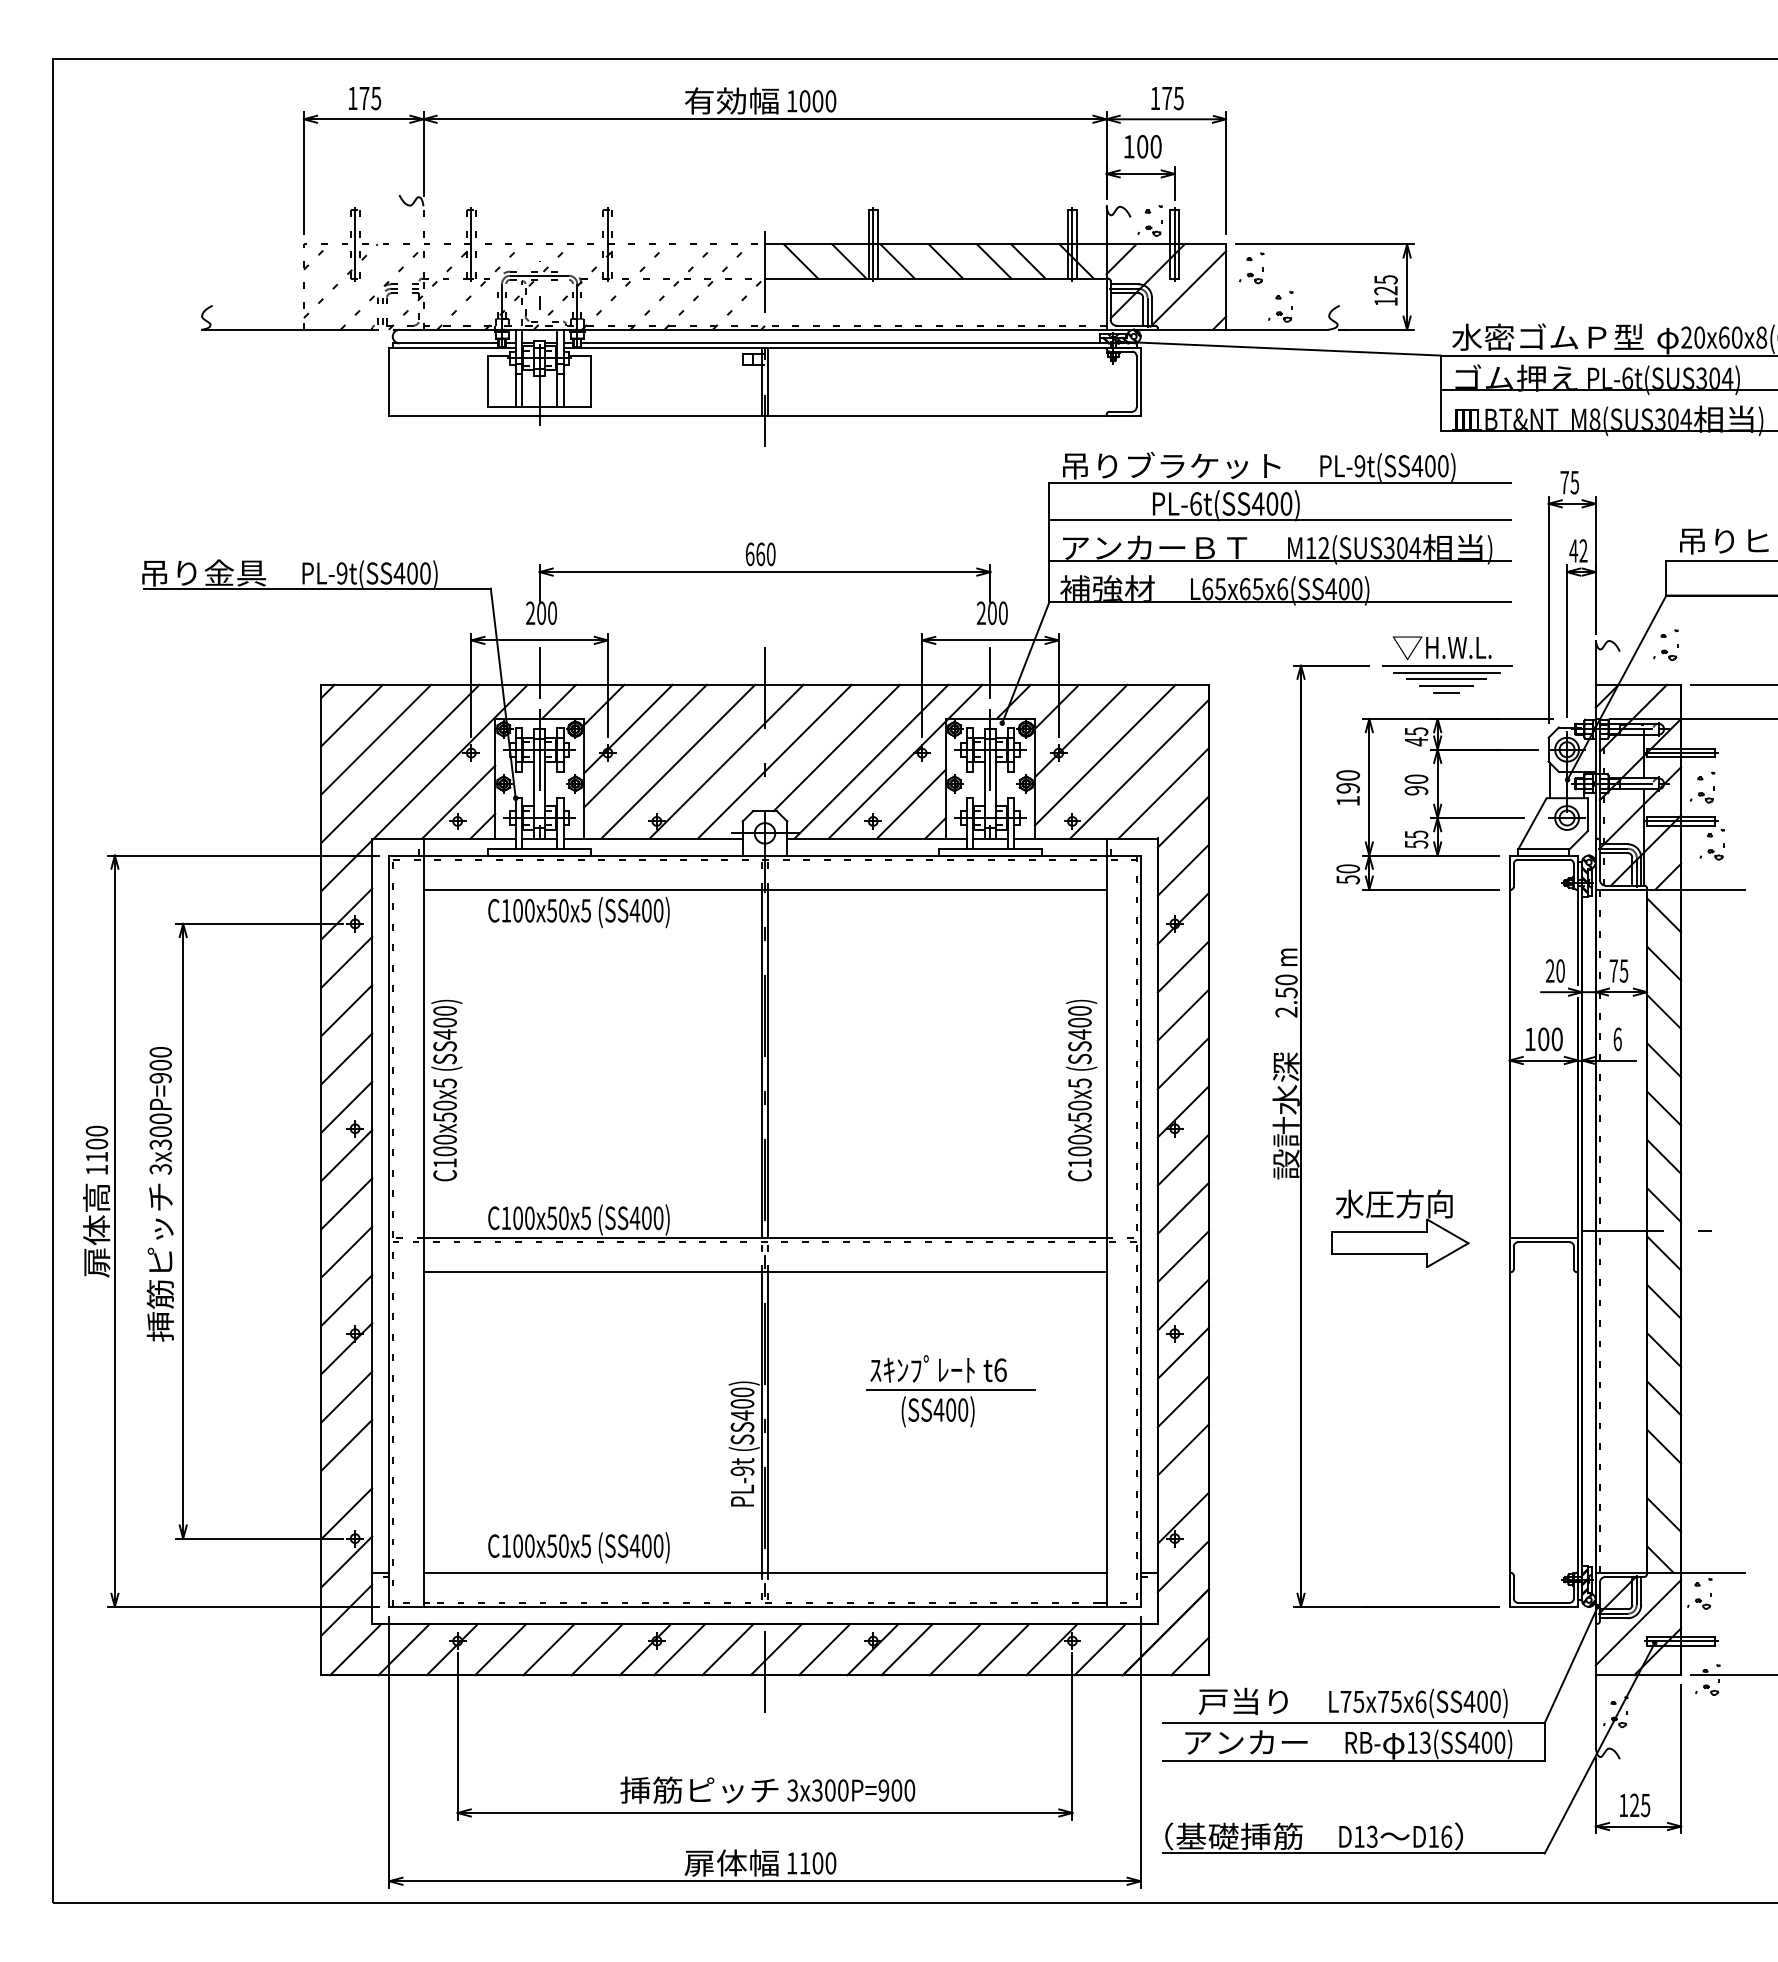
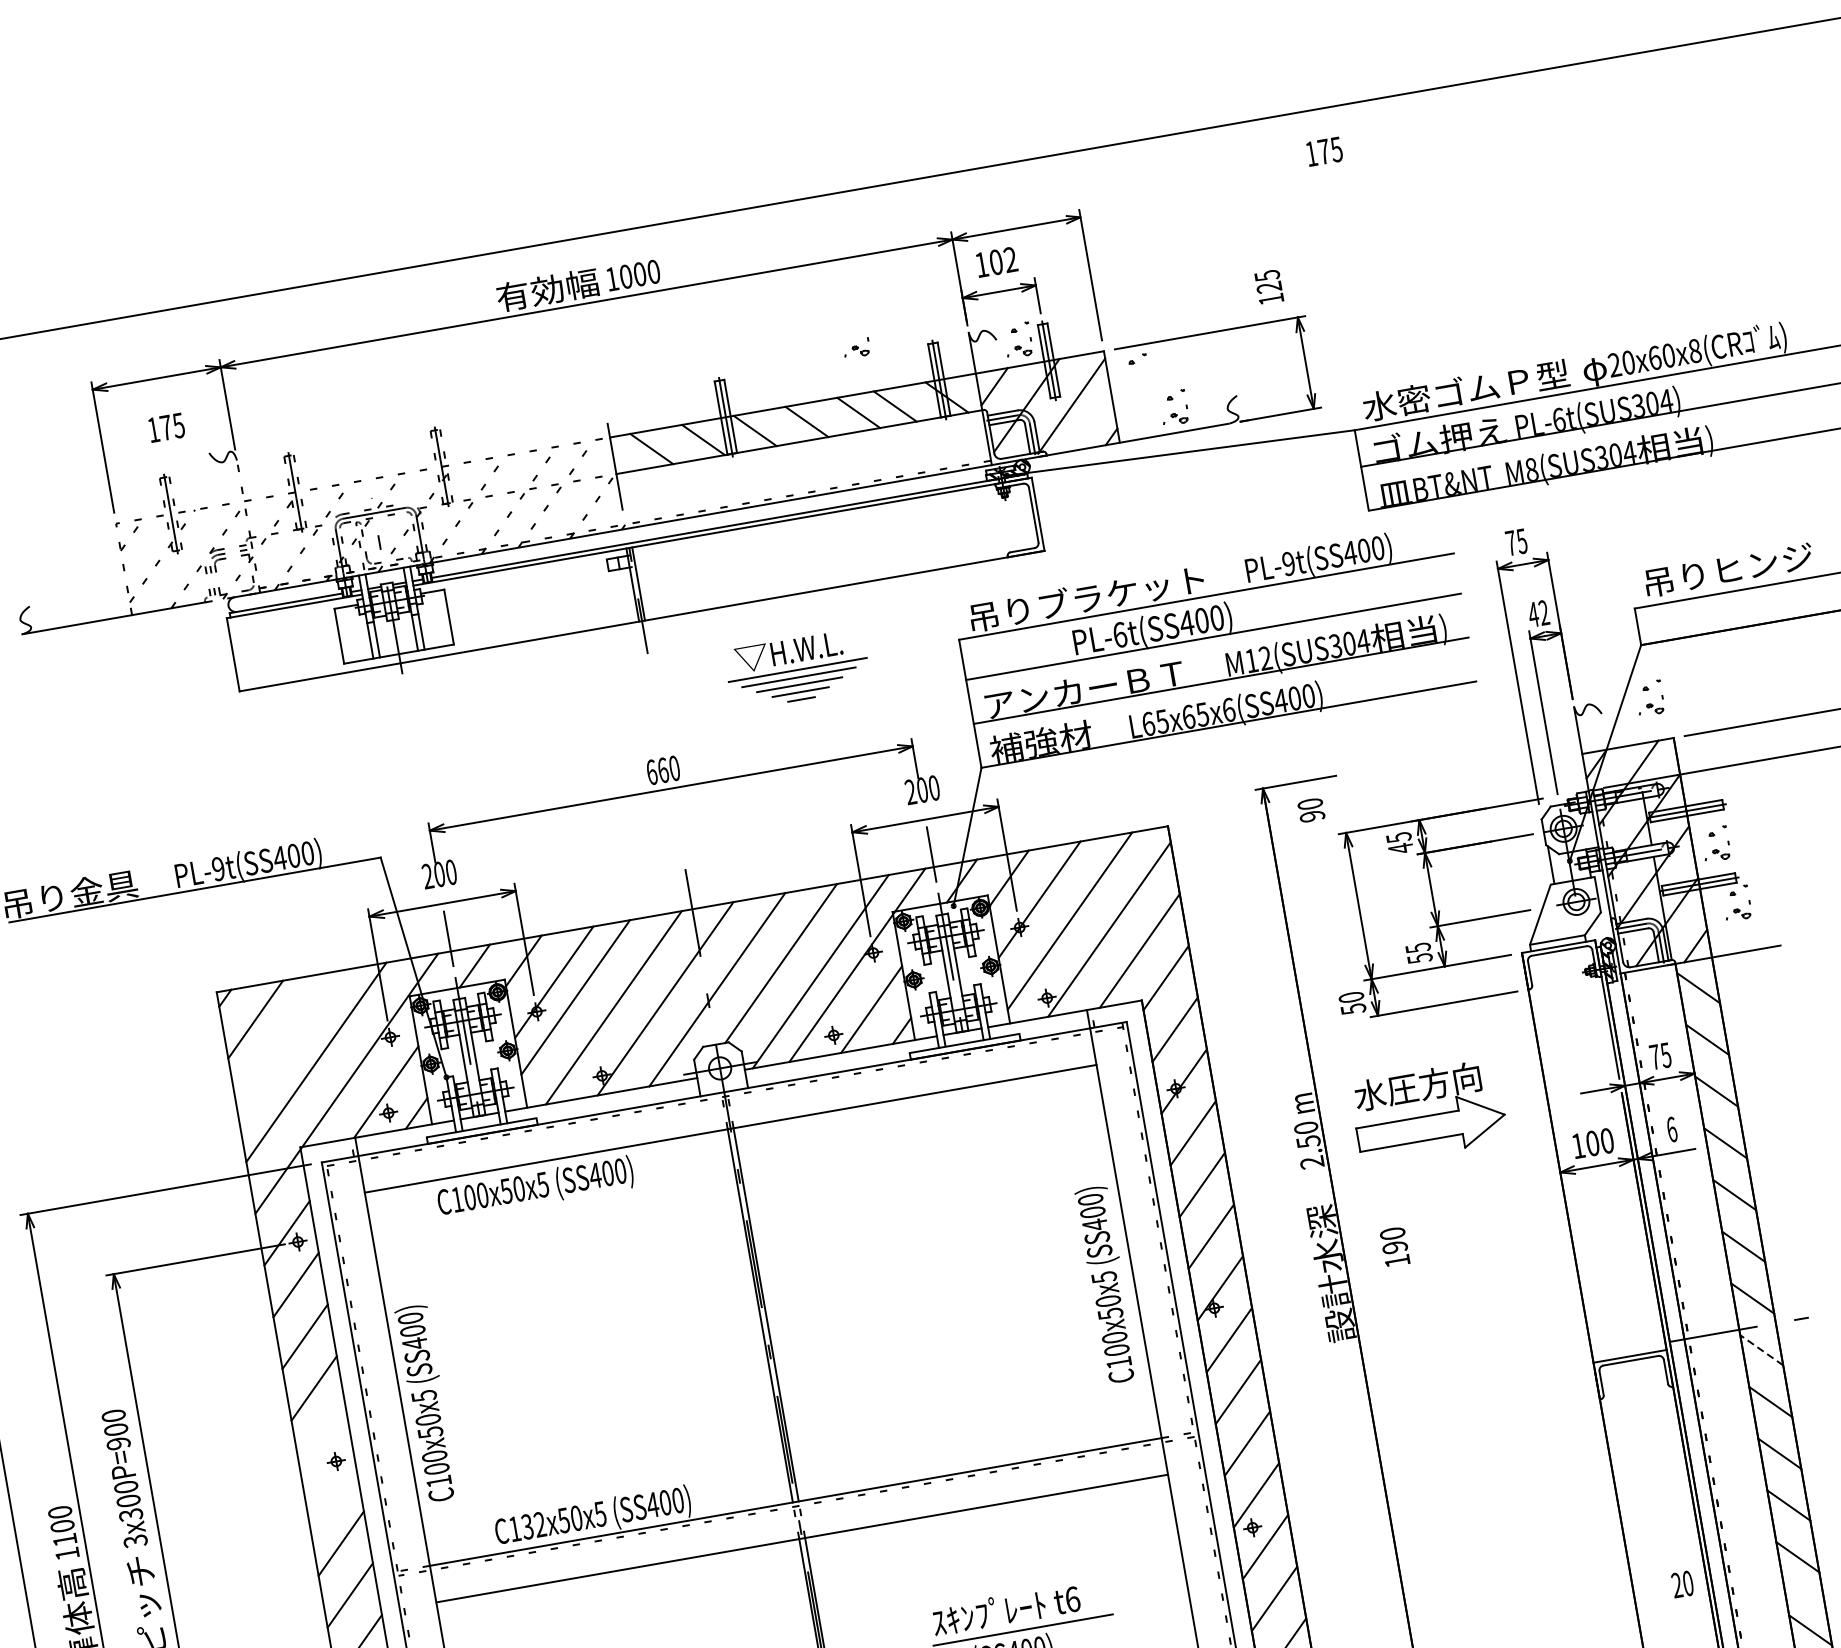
text: (364, 98) -> (166, 427), moved
text: (1167, 98) -> (1324, 151), moved
text: (1155, 146) -> (1009, 259), 100 -> 102
part: (1251, 275) -> (856, 348), moved
text: (1385, 290) -> (1268, 287), moved
part: (1447, 664) -> (797, 668), moved
line: (376, 739) -> (286, 1040), removed
text: (1416, 784) -> (1311, 809), moved
text: (1347, 787) -> (1394, 1246), moved
text: (1555, 970) -> (1682, 1583), moved
line: (346, 1107) -> (323, 1440), removed
line: (346, 1155) -> (332, 1491), removed
text: (523, 1218) -> (533, 1526), C100x50x5 -> C132x50x5
part: (1400, 1228) -> (1429, 1111), moved
line: (1663, 1253) -> (1761, 1350), solid -> dashed

